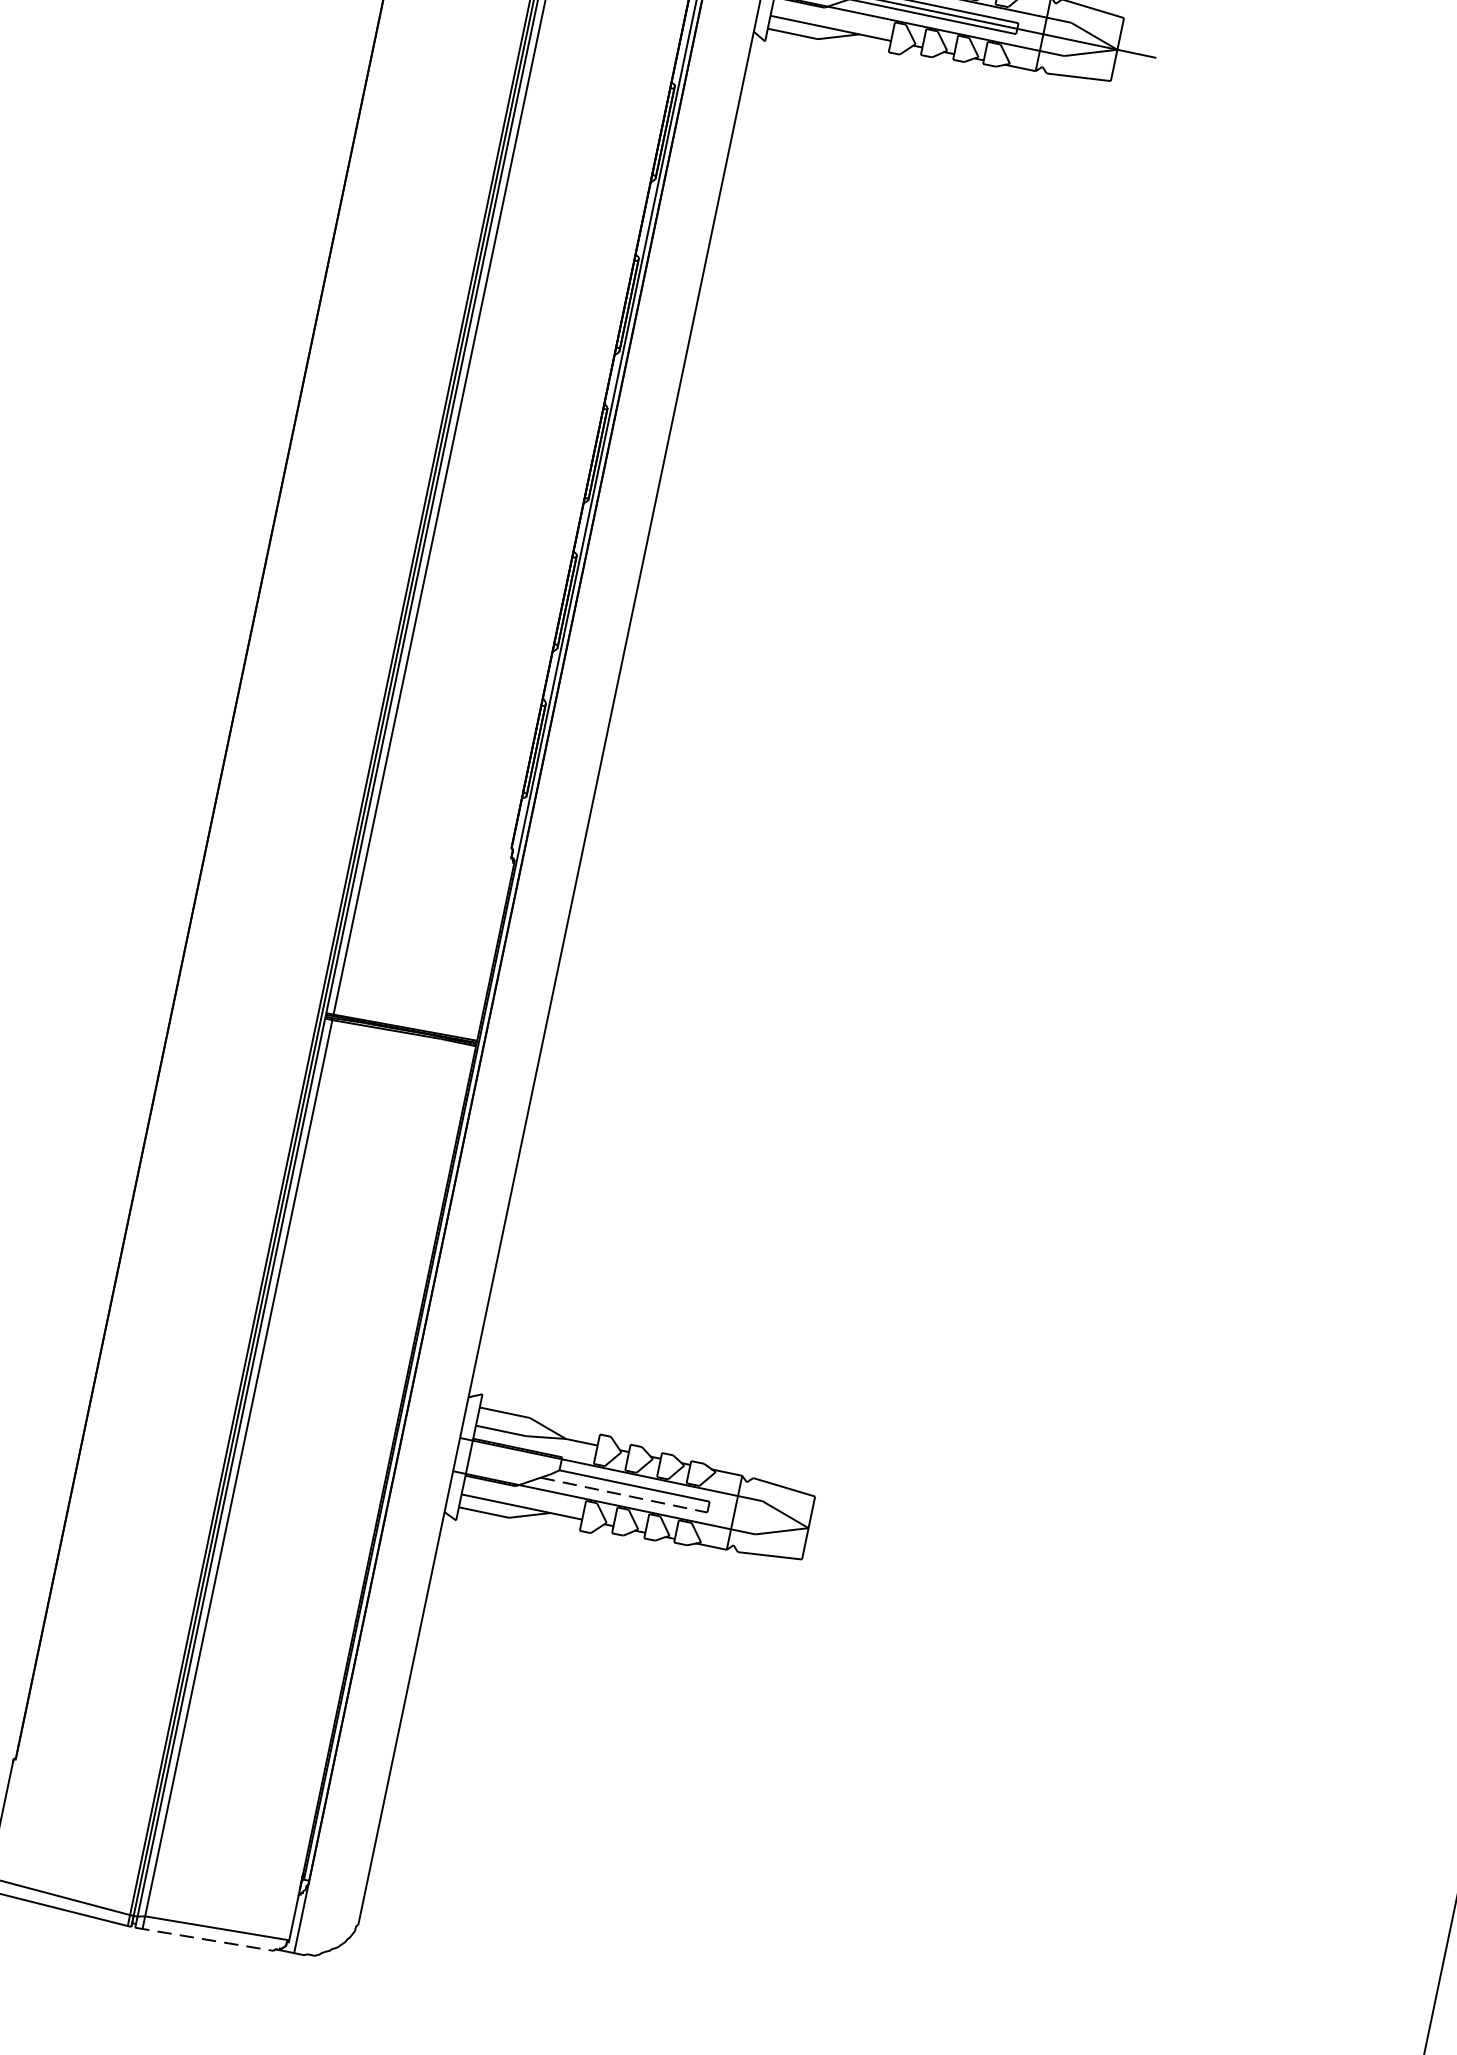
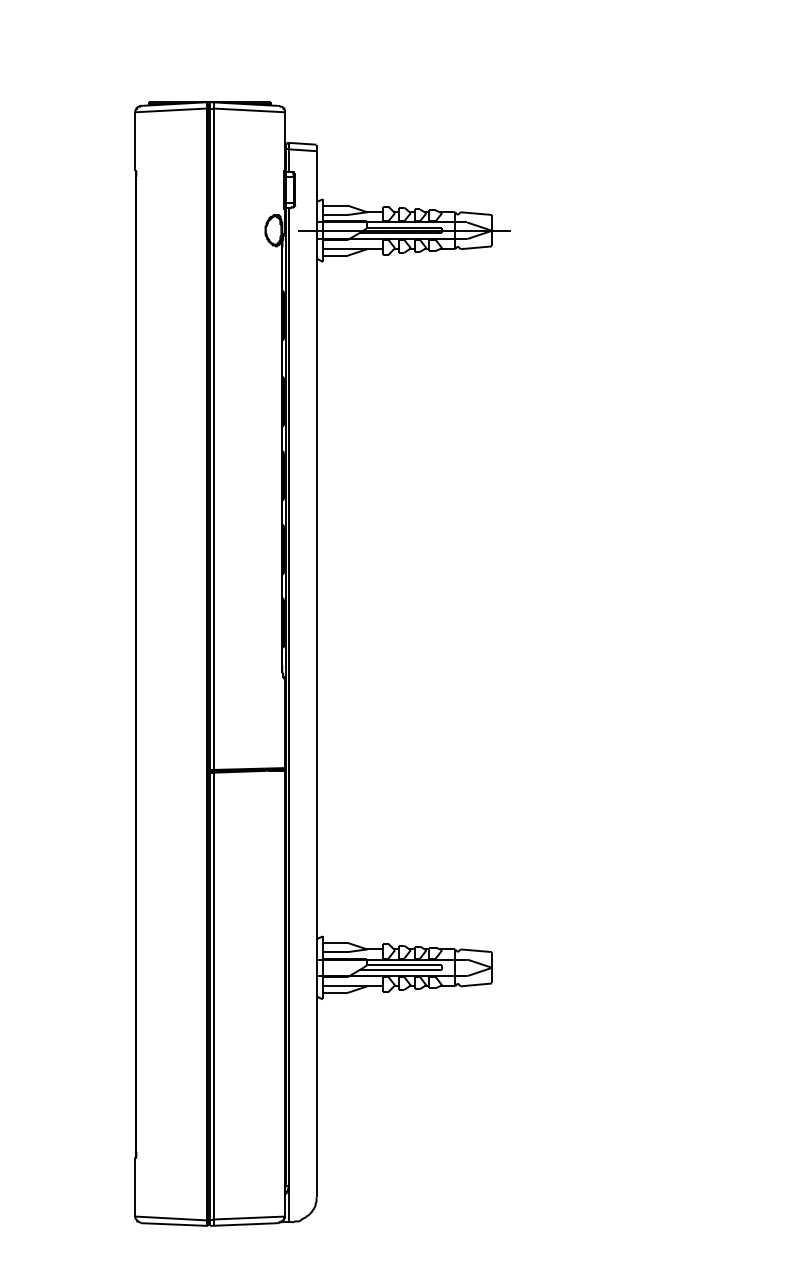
line: (623, 1495) -> (400, 970), dashed -> solid
line: (204, 1939) -> (244, 1224), dashed -> solid

